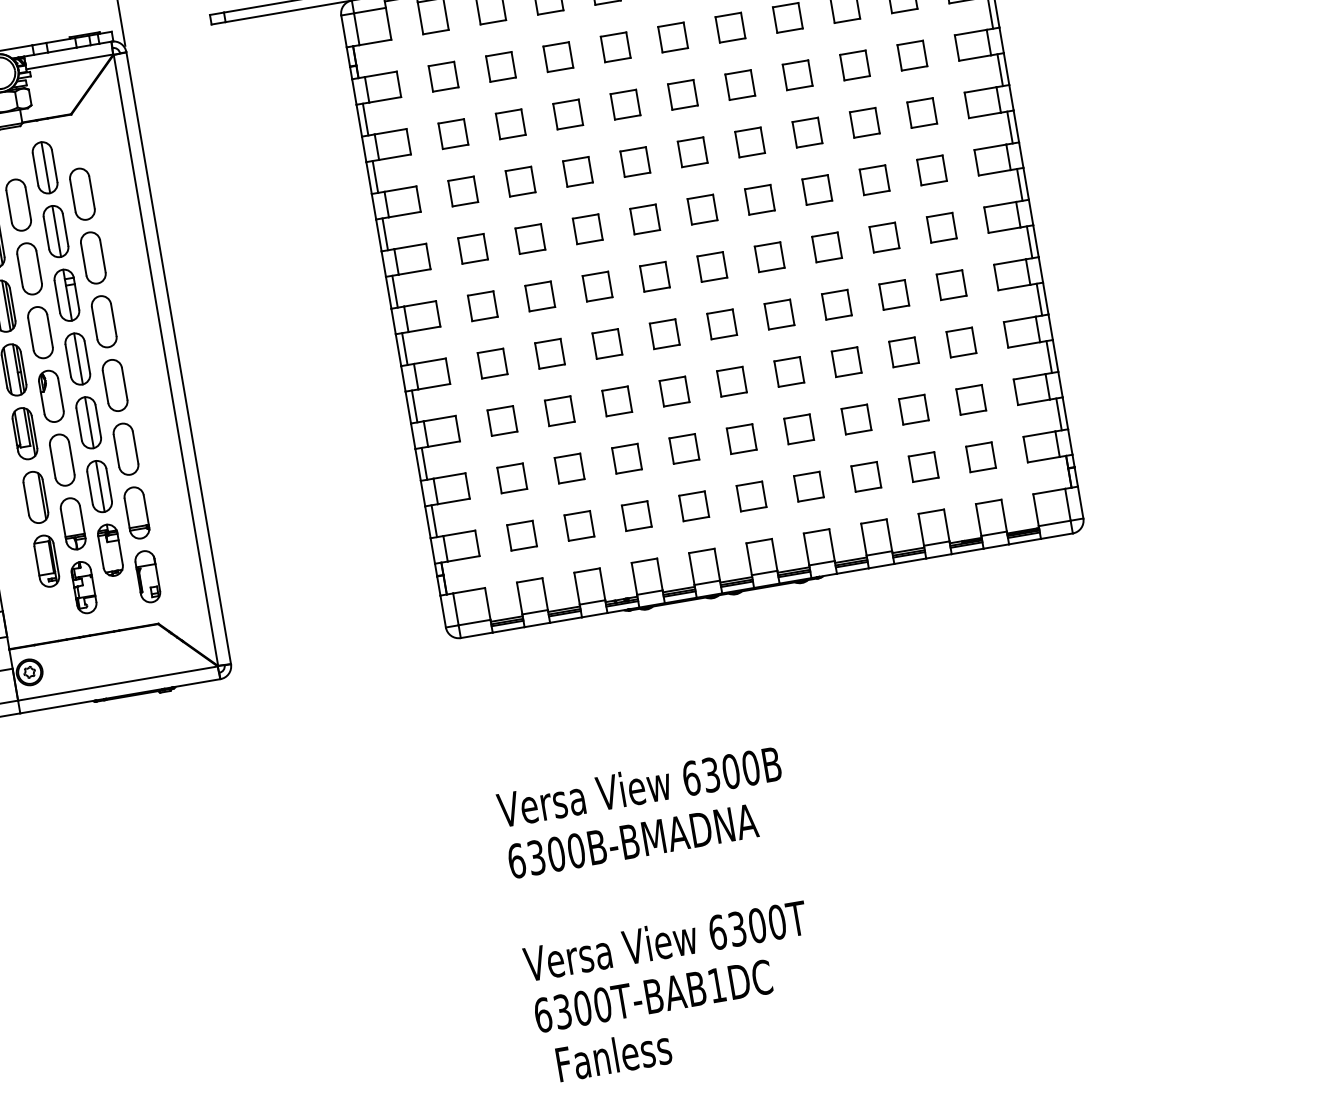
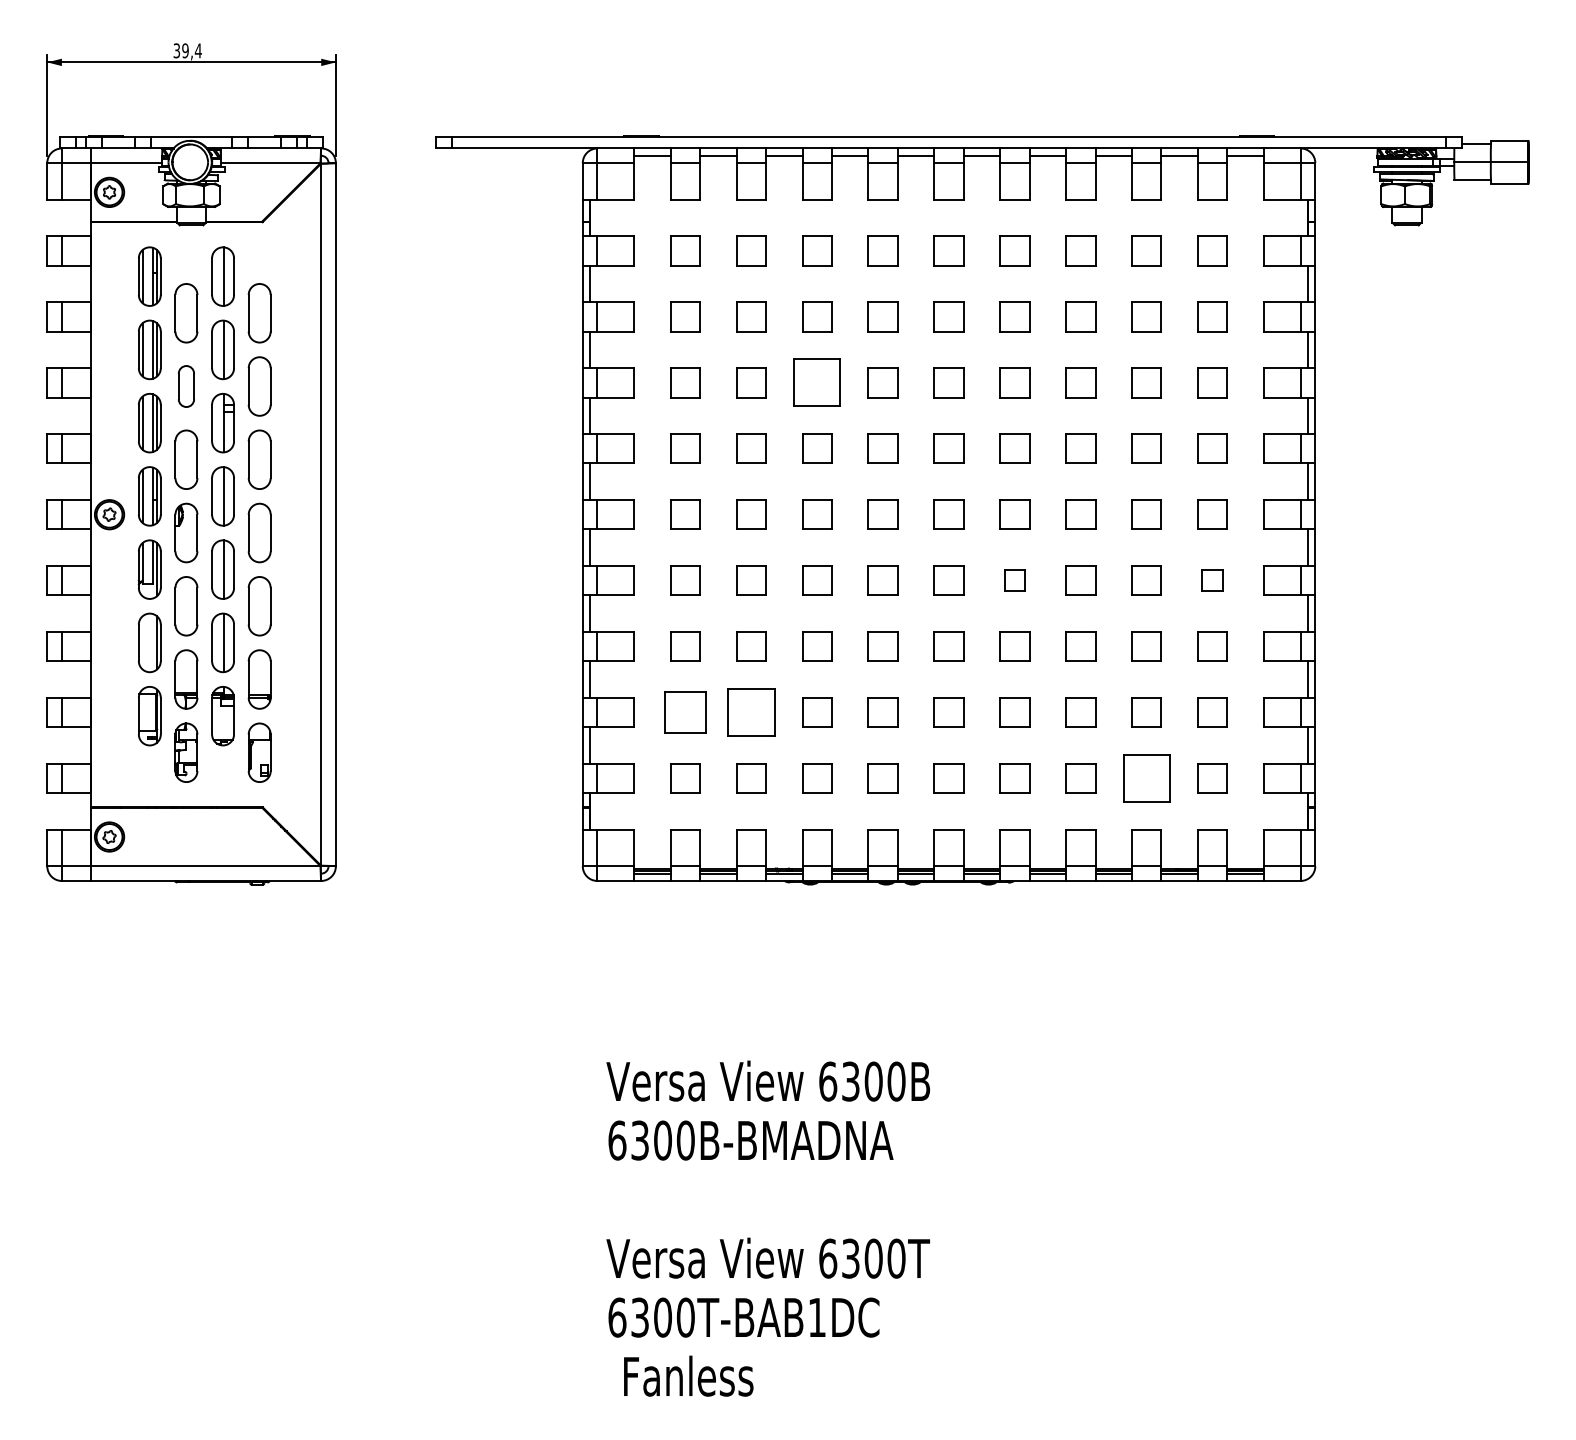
part: (578, 171) -> (817, 382), size x1.6
part: (29, 268) -> (186, 386), size x0.7
part: (951, 285) -> (1212, 580), size x0.7
part: (779, 314) -> (1014, 580), size x0.7
part: (923, 467) -> (1146, 778), size x1.6
part: (569, 468) -> (751, 712), size x1.6
part: (512, 478) -> (685, 712), size x1.4

